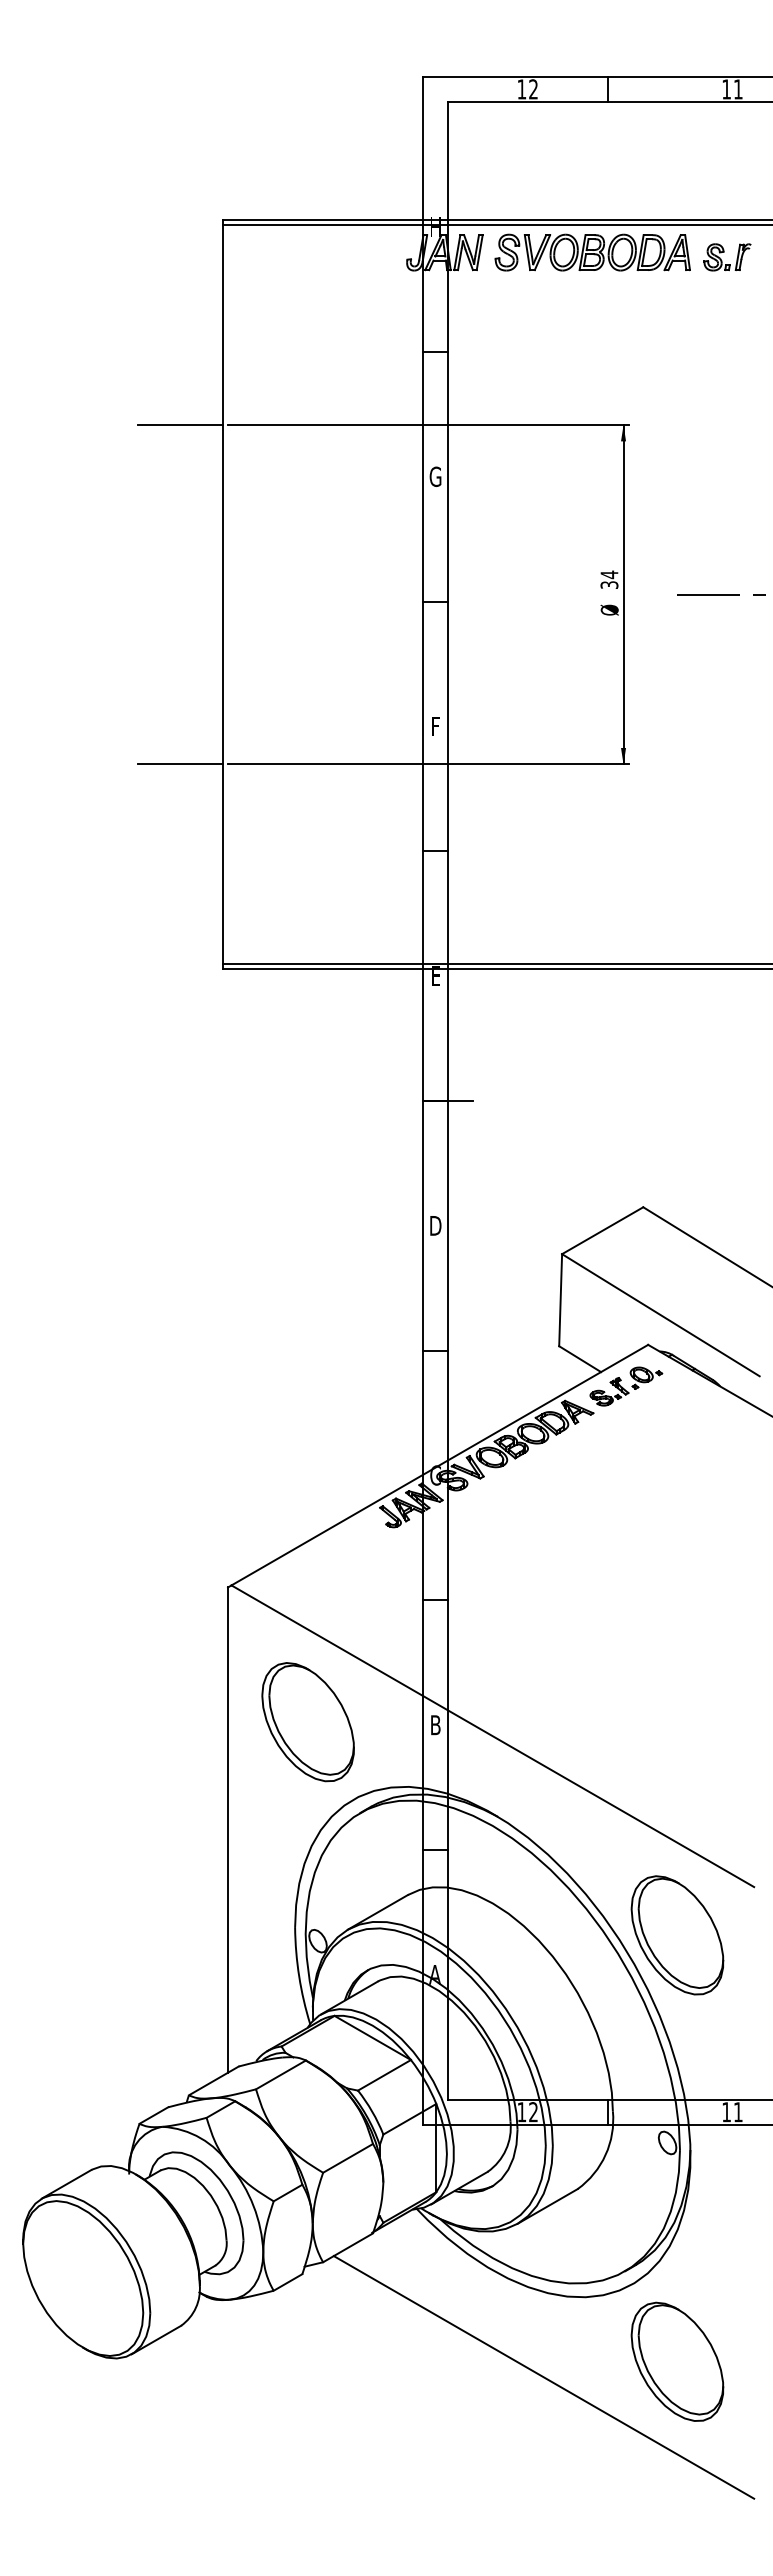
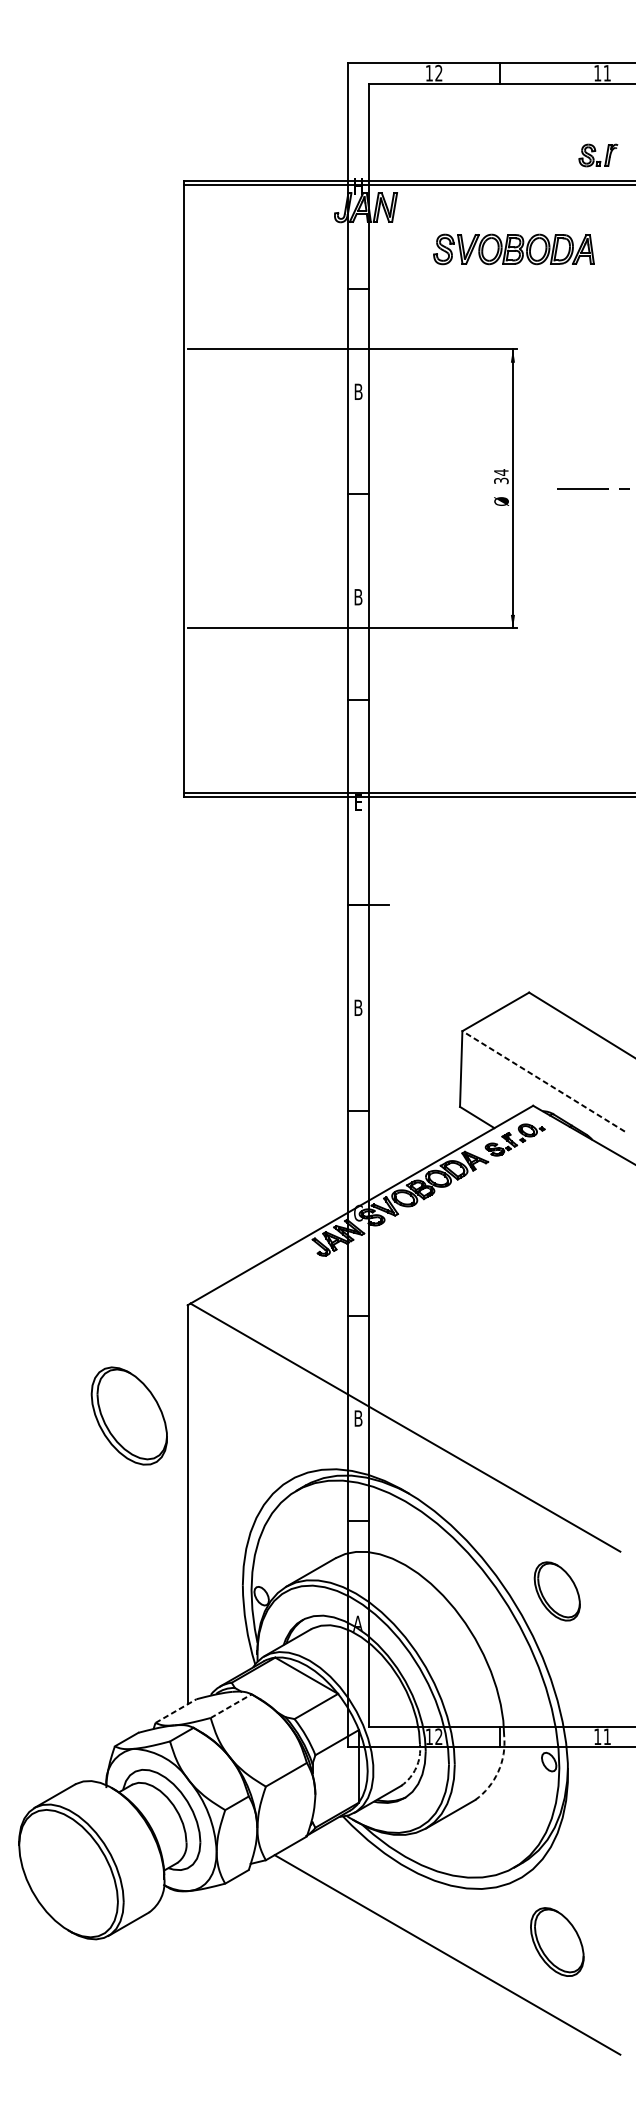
part: (592, 252) -> (513, 249), moved
part: (727, 257) -> (598, 155), moved
line: (180, 424) -> (148, 348), removed
text: (435, 476) -> (358, 391), G -> B
text: (435, 726) -> (358, 597), F -> B
line: (180, 764) -> (148, 628), removed
text: (435, 1225) -> (358, 1007), D -> B
line: (660, 1314) -> (543, 1080), solid -> dashed
part: (307, 1722) -> (128, 1416), moved
part: (677, 1935) -> (557, 1591), size x0.6
line: (280, 2074) -> (230, 1705), solid -> dashed
line: (213, 2080) -> (175, 1710), solid -> dashed
arc: (505, 2149) -> (415, 1767), solid -> dashed
arc: (605, 2154) -> (498, 1771), solid -> dashed
part: (677, 2361) -> (557, 1941), size x0.7

